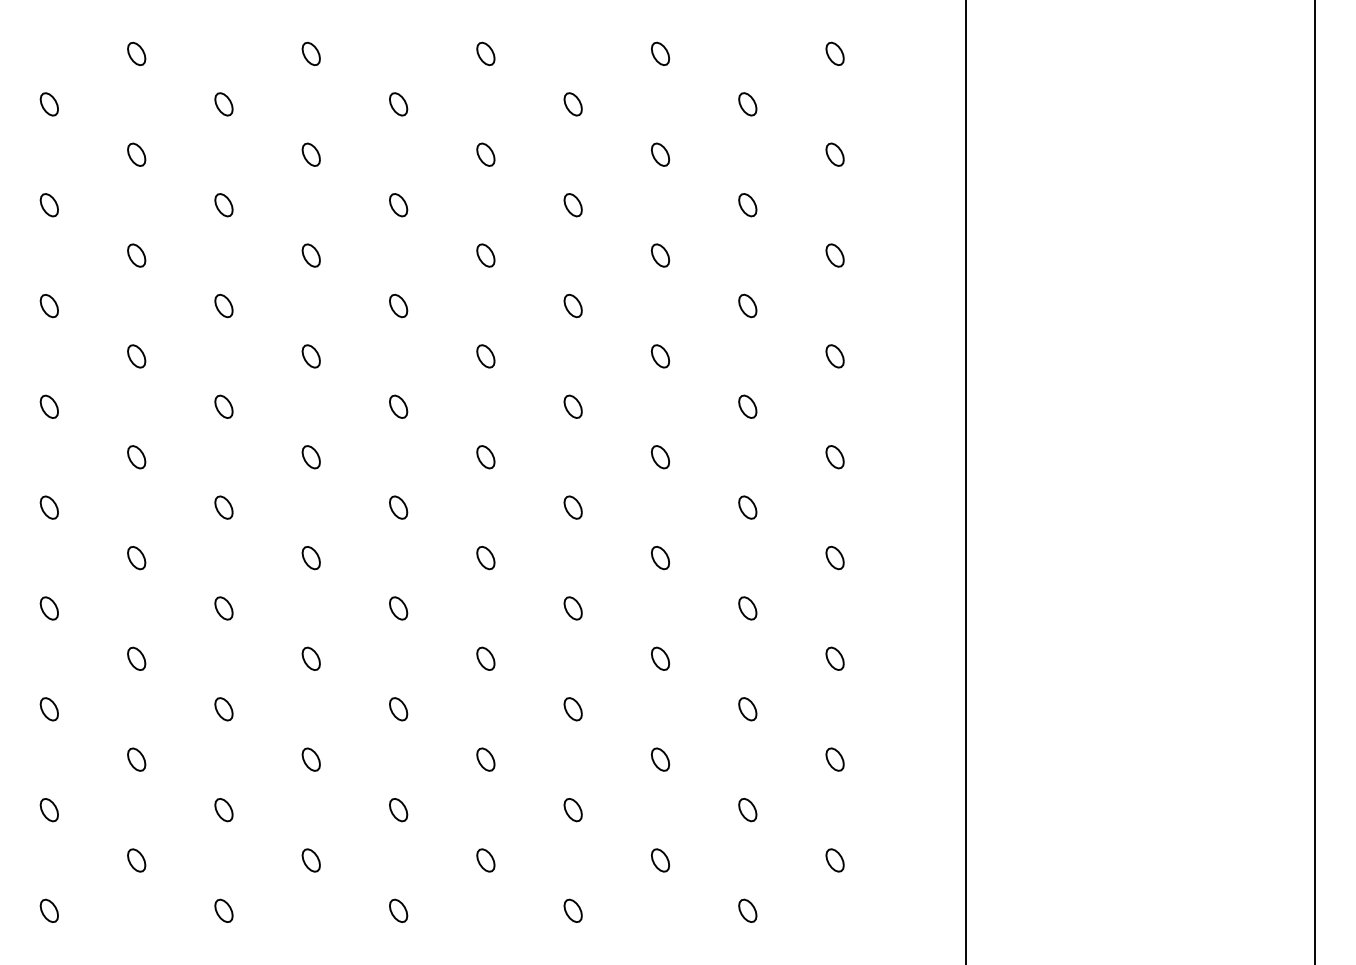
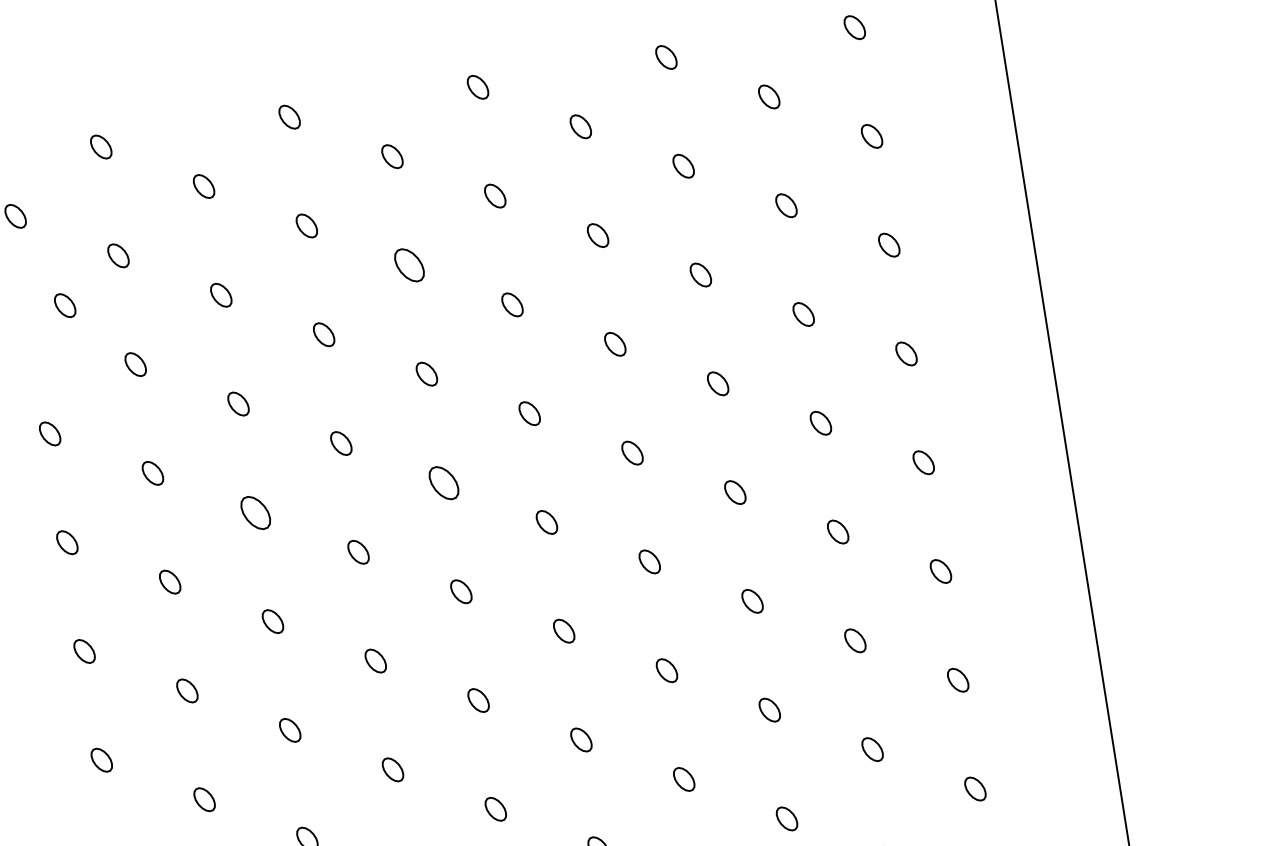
part: (48, 205) -> (64, 306), moved
part: (398, 205) -> (409, 265), size x1.4
part: (223, 406) -> (255, 512), size x1.4
part: (398, 406) -> (443, 482), size x1.4

